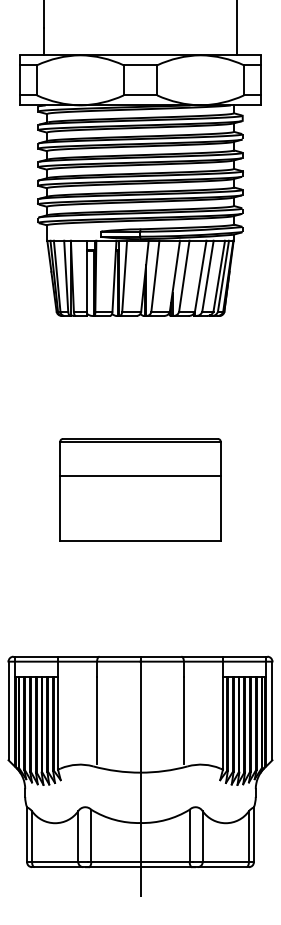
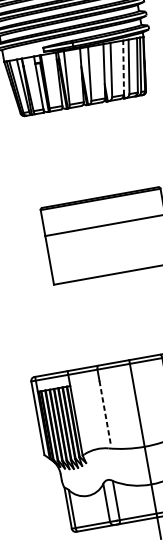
line: (200, 276) -> (123, 68), solid -> dashed
line: (97, 720) -> (105, 413), solid -> dashed

